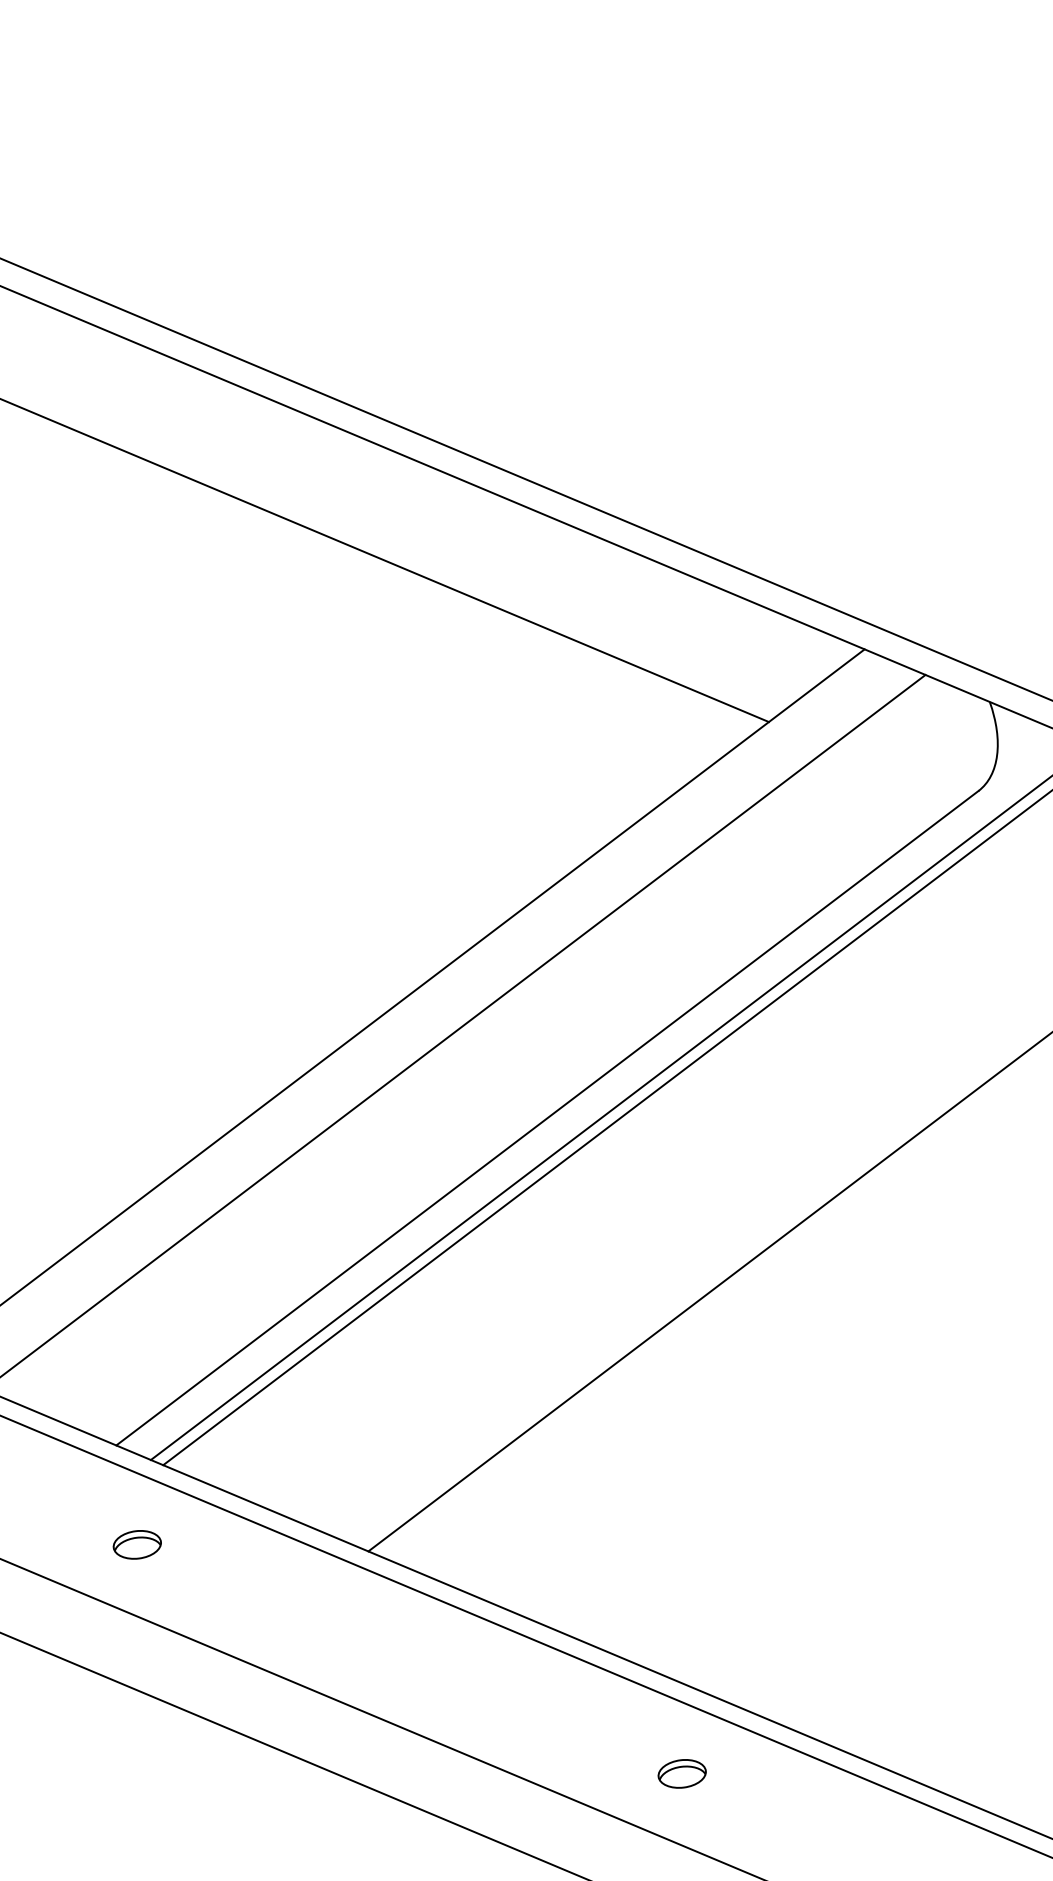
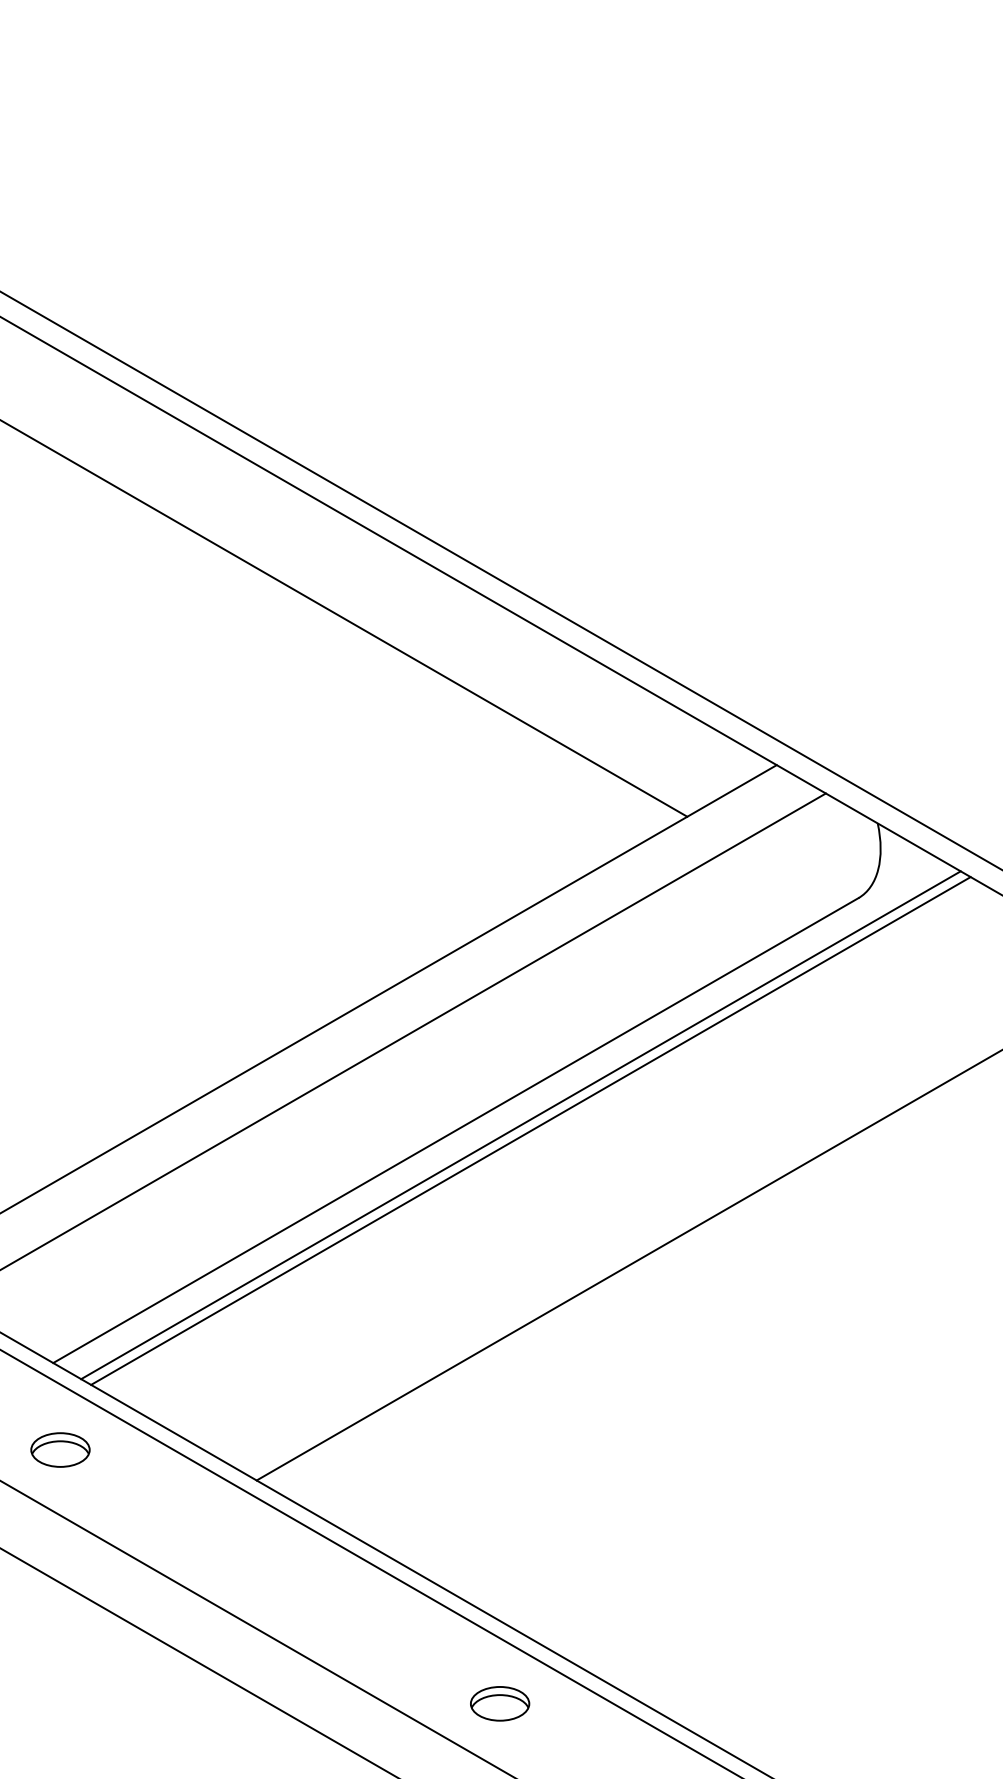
part: (137, 1544) -> (60, 1449), size x1.43
part: (682, 1773) -> (500, 1703), size x1.43

